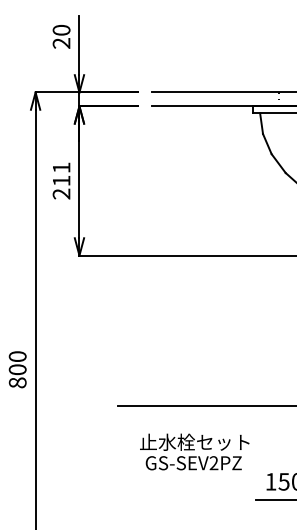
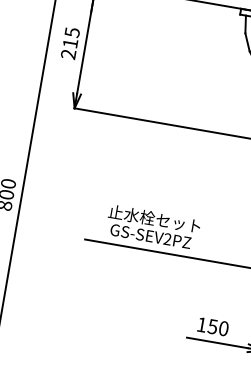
text: (61, 167) -> (72, 32), 211 -> 215
text: (194, 451) -> (153, 226), moved

